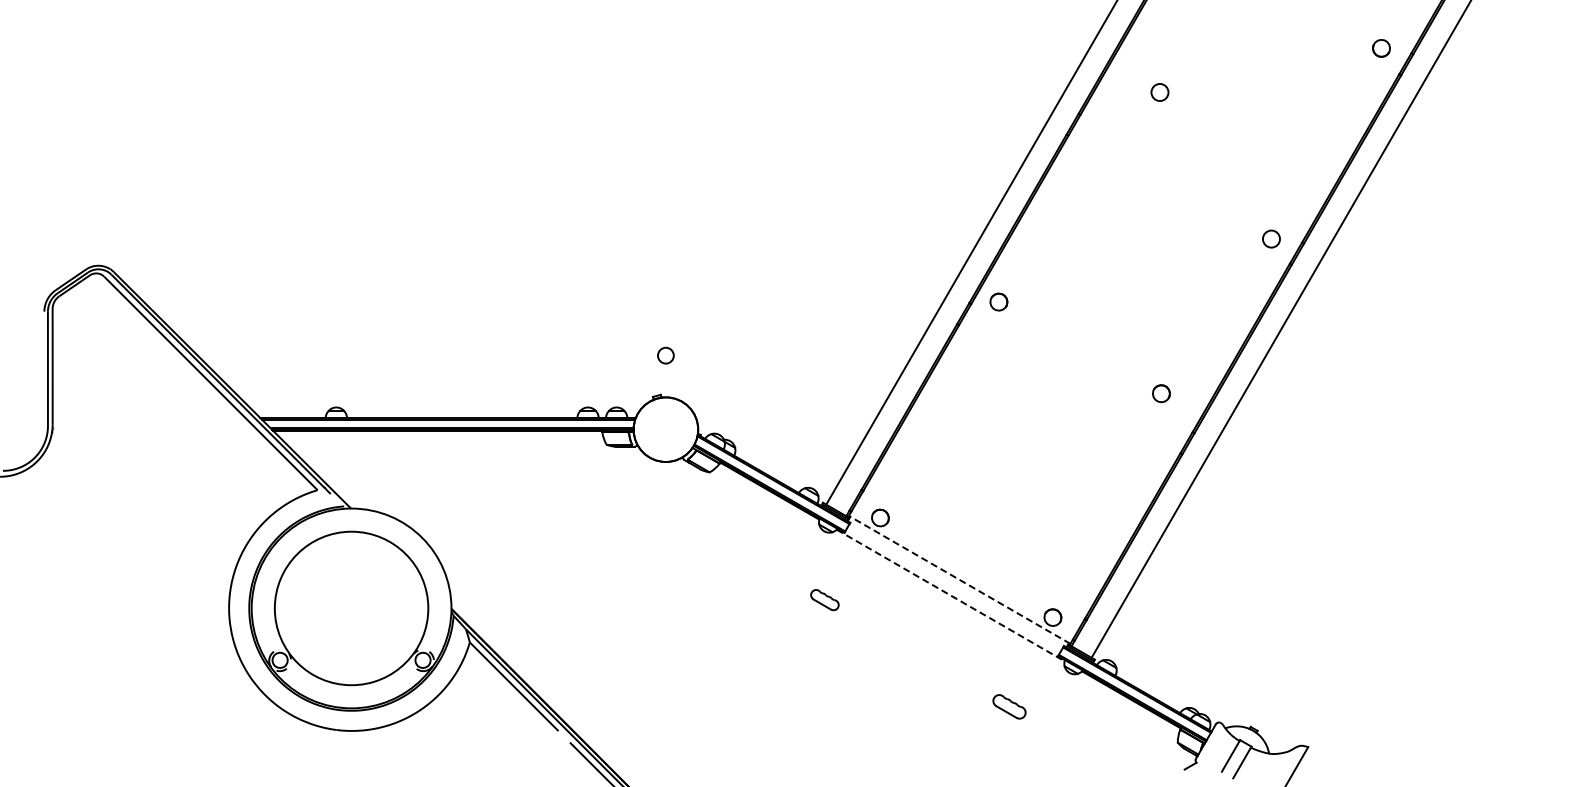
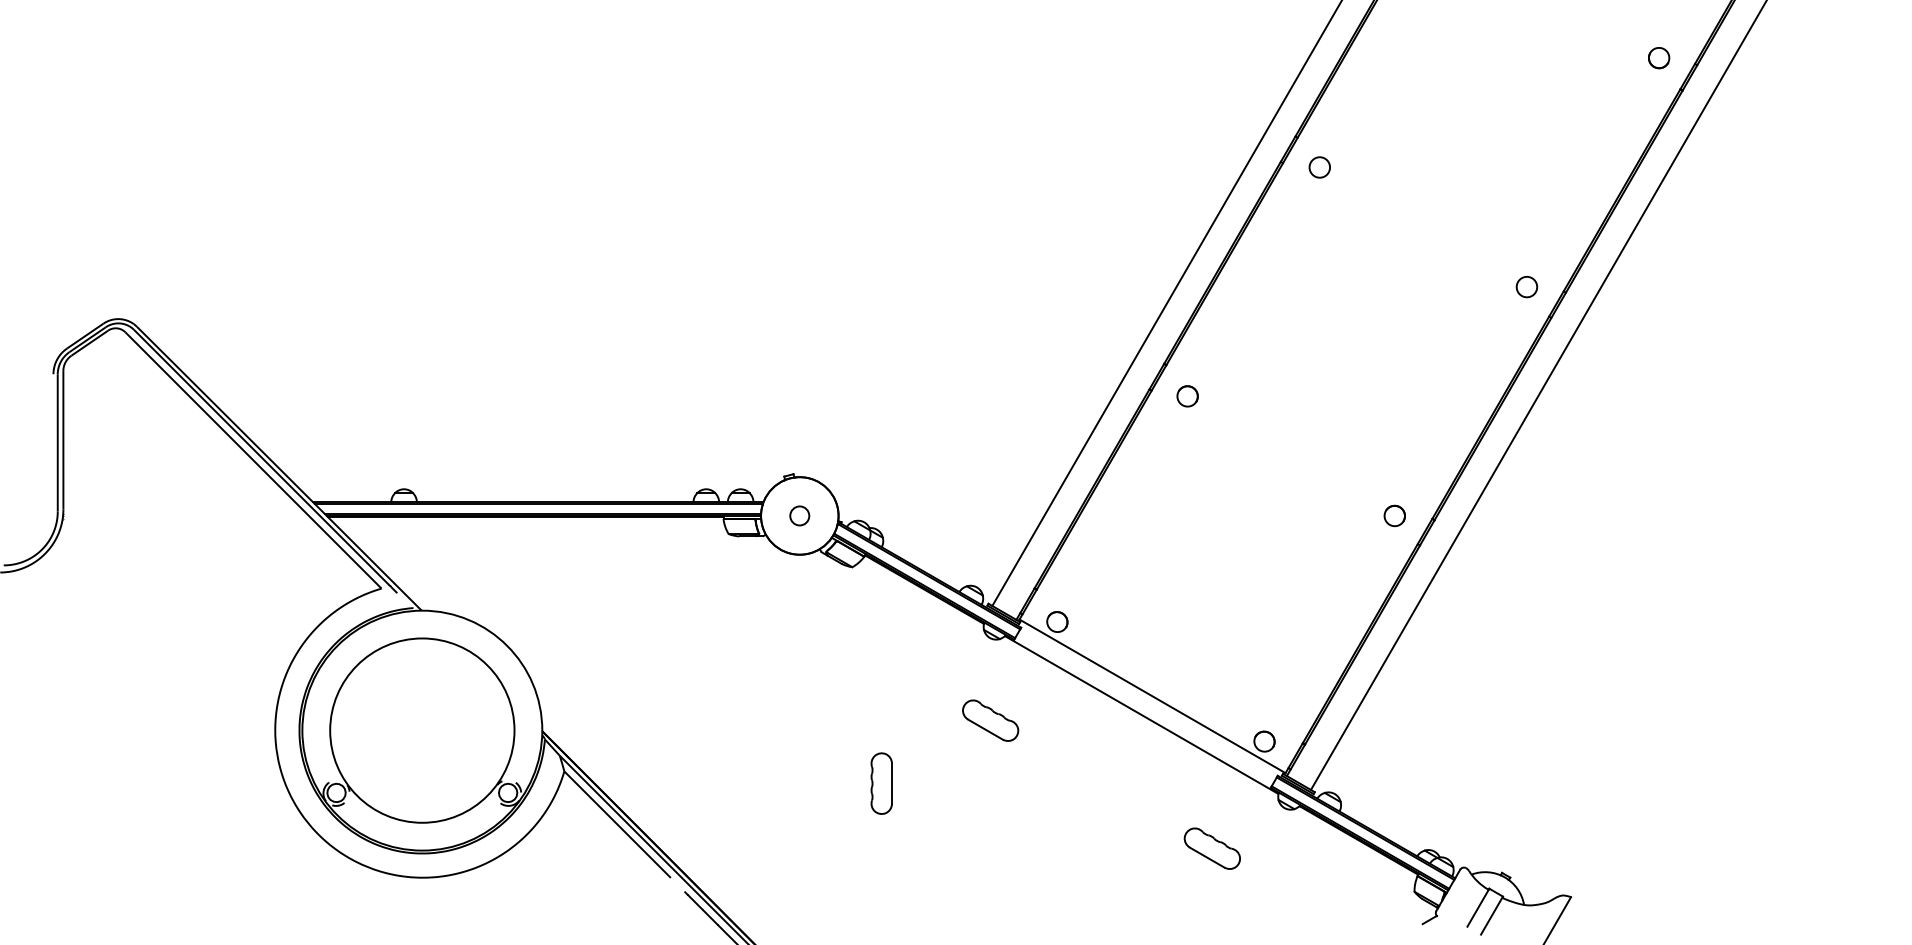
circle: (1159, 92) -> (1319, 167), moved
part: (998, 301) -> (1187, 395), moved
circle: (665, 355) -> (799, 515), moved
part: (1161, 393) -> (1394, 515), moved
line: (959, 579) -> (1152, 695), dashed -> solid
line: (951, 595) -> (1142, 715), dashed -> solid
part: (824, 599) -> (990, 719), size x1.67
part: (733, 652) -> (880, 783), added
part: (1009, 706) -> (1212, 848), size x1.43

